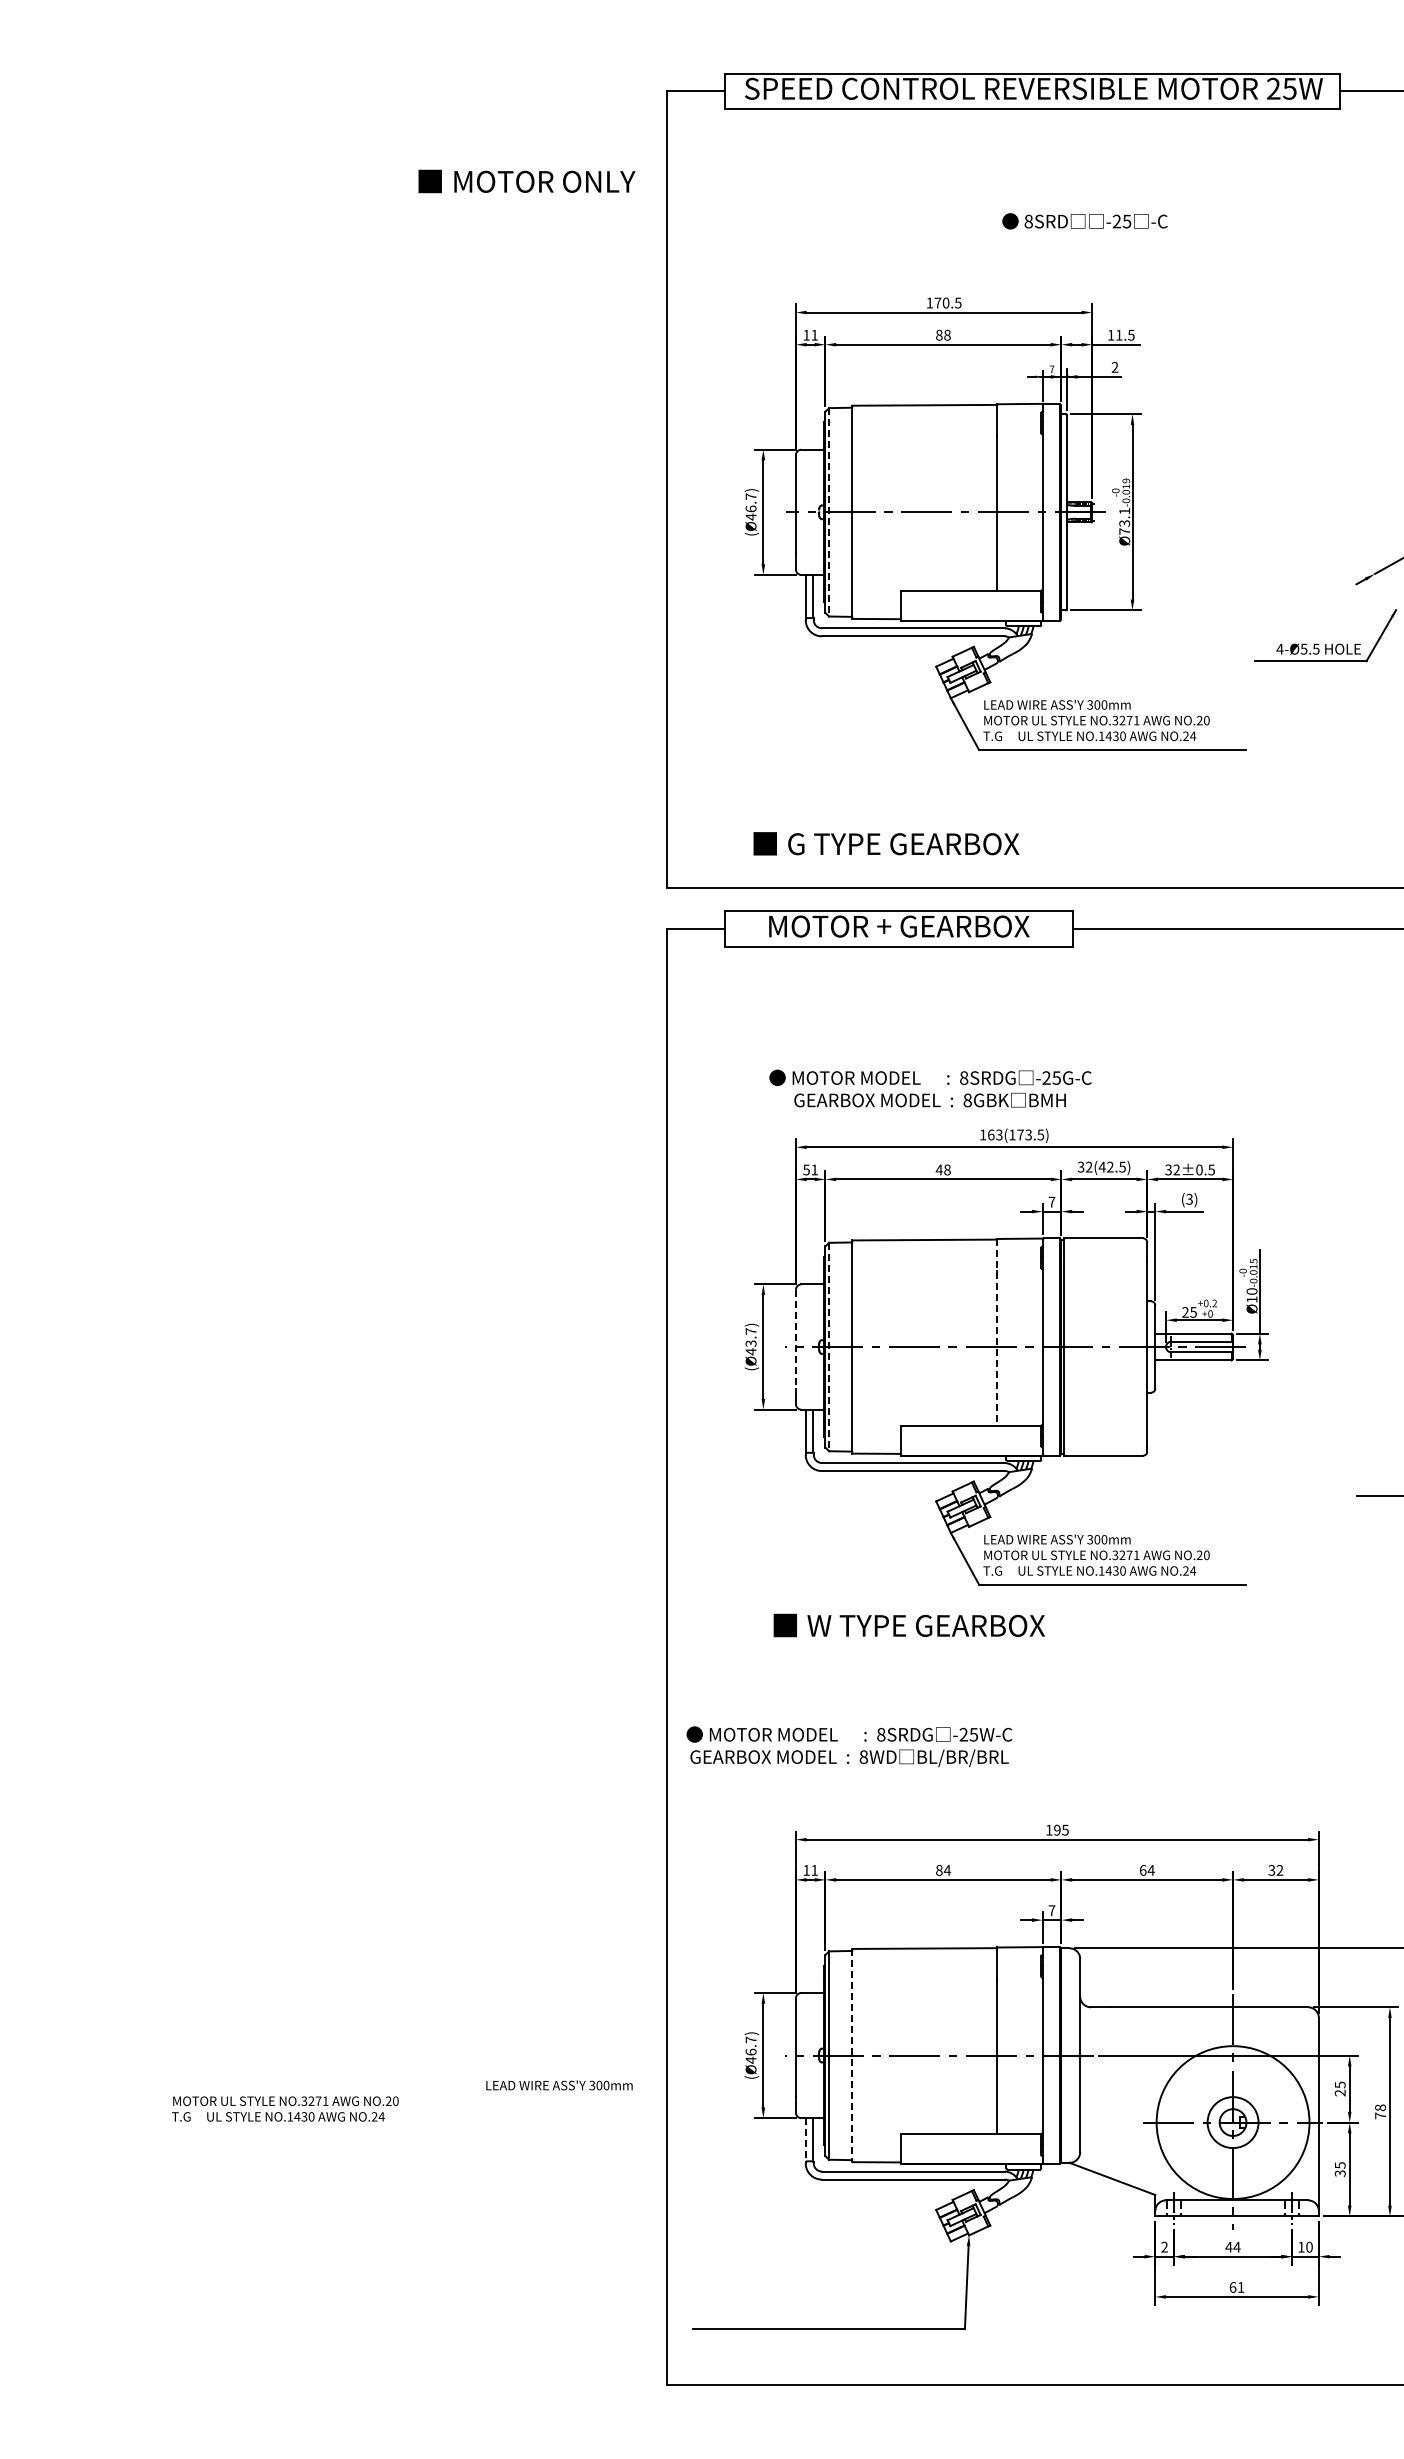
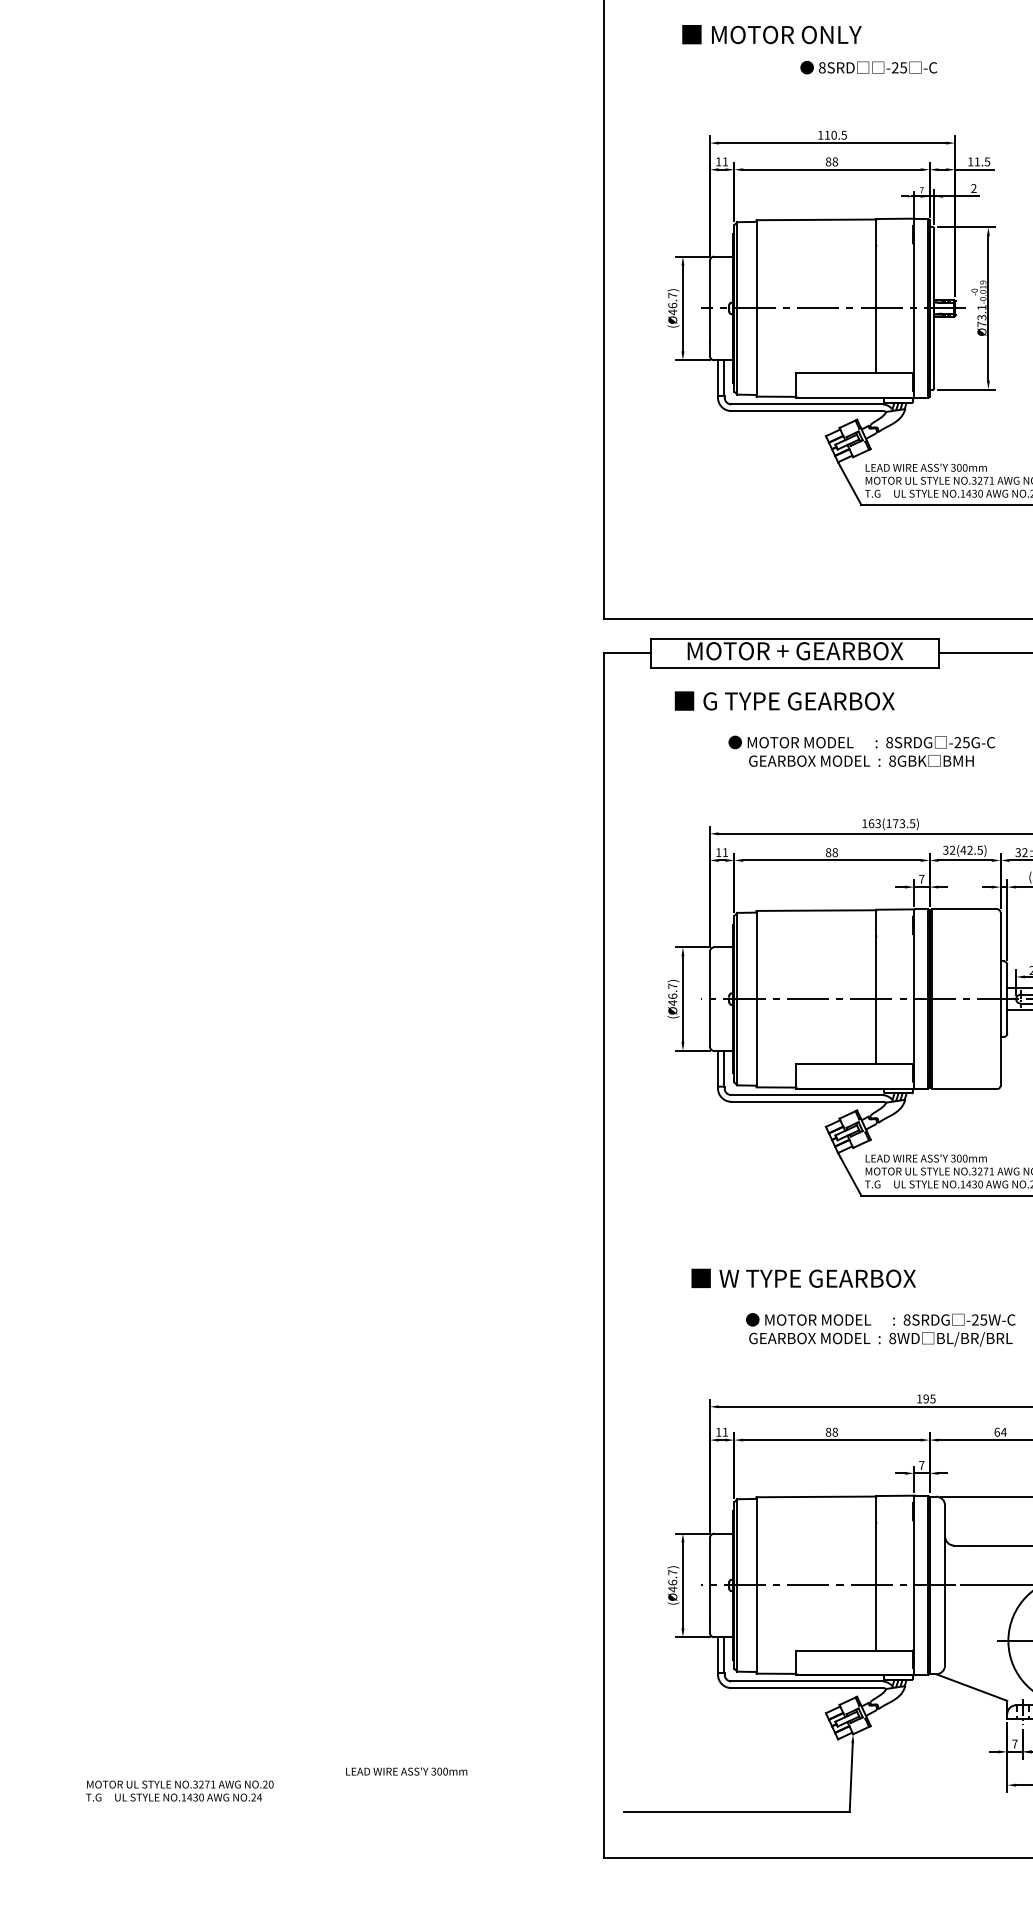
text: (526, 181) -> (771, 34), moved
text: (1084, 221) -> (868, 67), moved
text: (937, 302) -> (827, 134), 170.5 -> 110.5
line: (829, 512) -> (737, 308), dashed -> solid
text: (886, 843) -> (784, 700), moved
text: (930, 1088) -> (861, 751), moved
text: (806, 1169) -> (718, 852), 51 -> 11
text: (938, 1169) -> (827, 852), 48 -> 88
line: (997, 1332) -> (876, 987), dashed -> solid
line: (795, 1339) -> (709, 992), dashed -> solid
text: (750, 1343) -> (672, 996), (Ø43.7) -> (Ø46.7)
line: (829, 1347) -> (737, 999), dashed -> solid
text: (908, 1625) -> (803, 1278), moved
text: (849, 1746) -> (880, 1329), moved
text: (947, 1870) -> (835, 1432), 84 -> 88
line: (852, 2055) -> (756, 1585), dashed -> solid
text: (402, 2100) -> (276, 1784), moved
line: (806, 2139) -> (718, 1654), dashed -> solid
text: (1164, 2246) -> (1014, 1743), 2 -> 7

